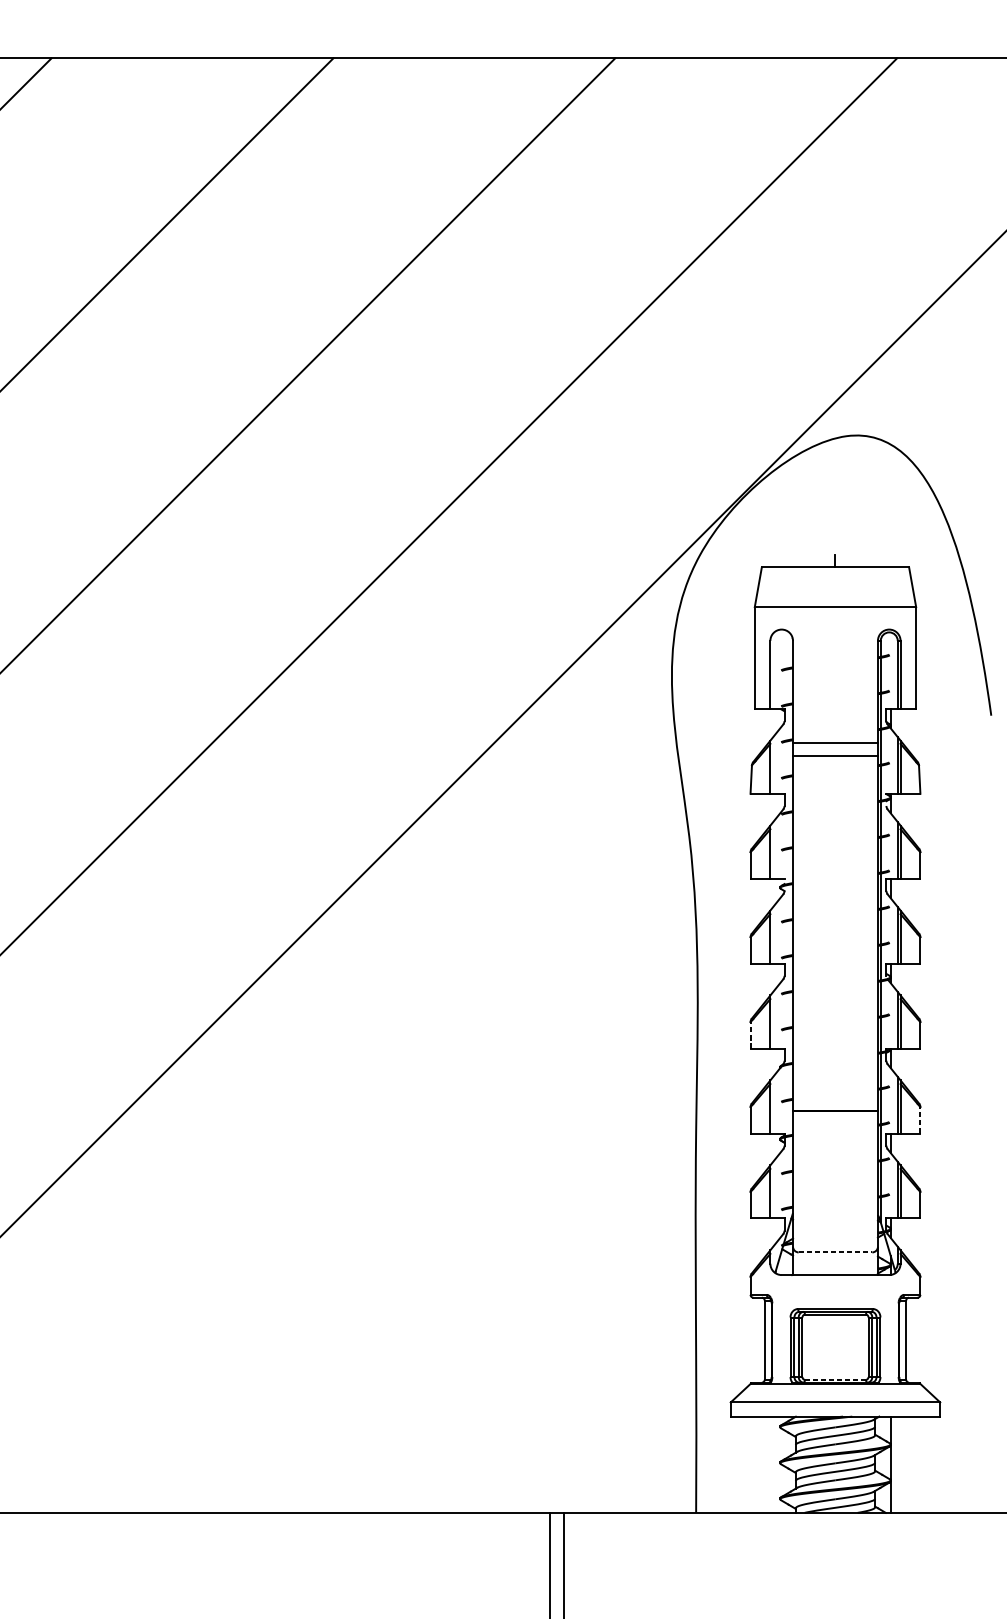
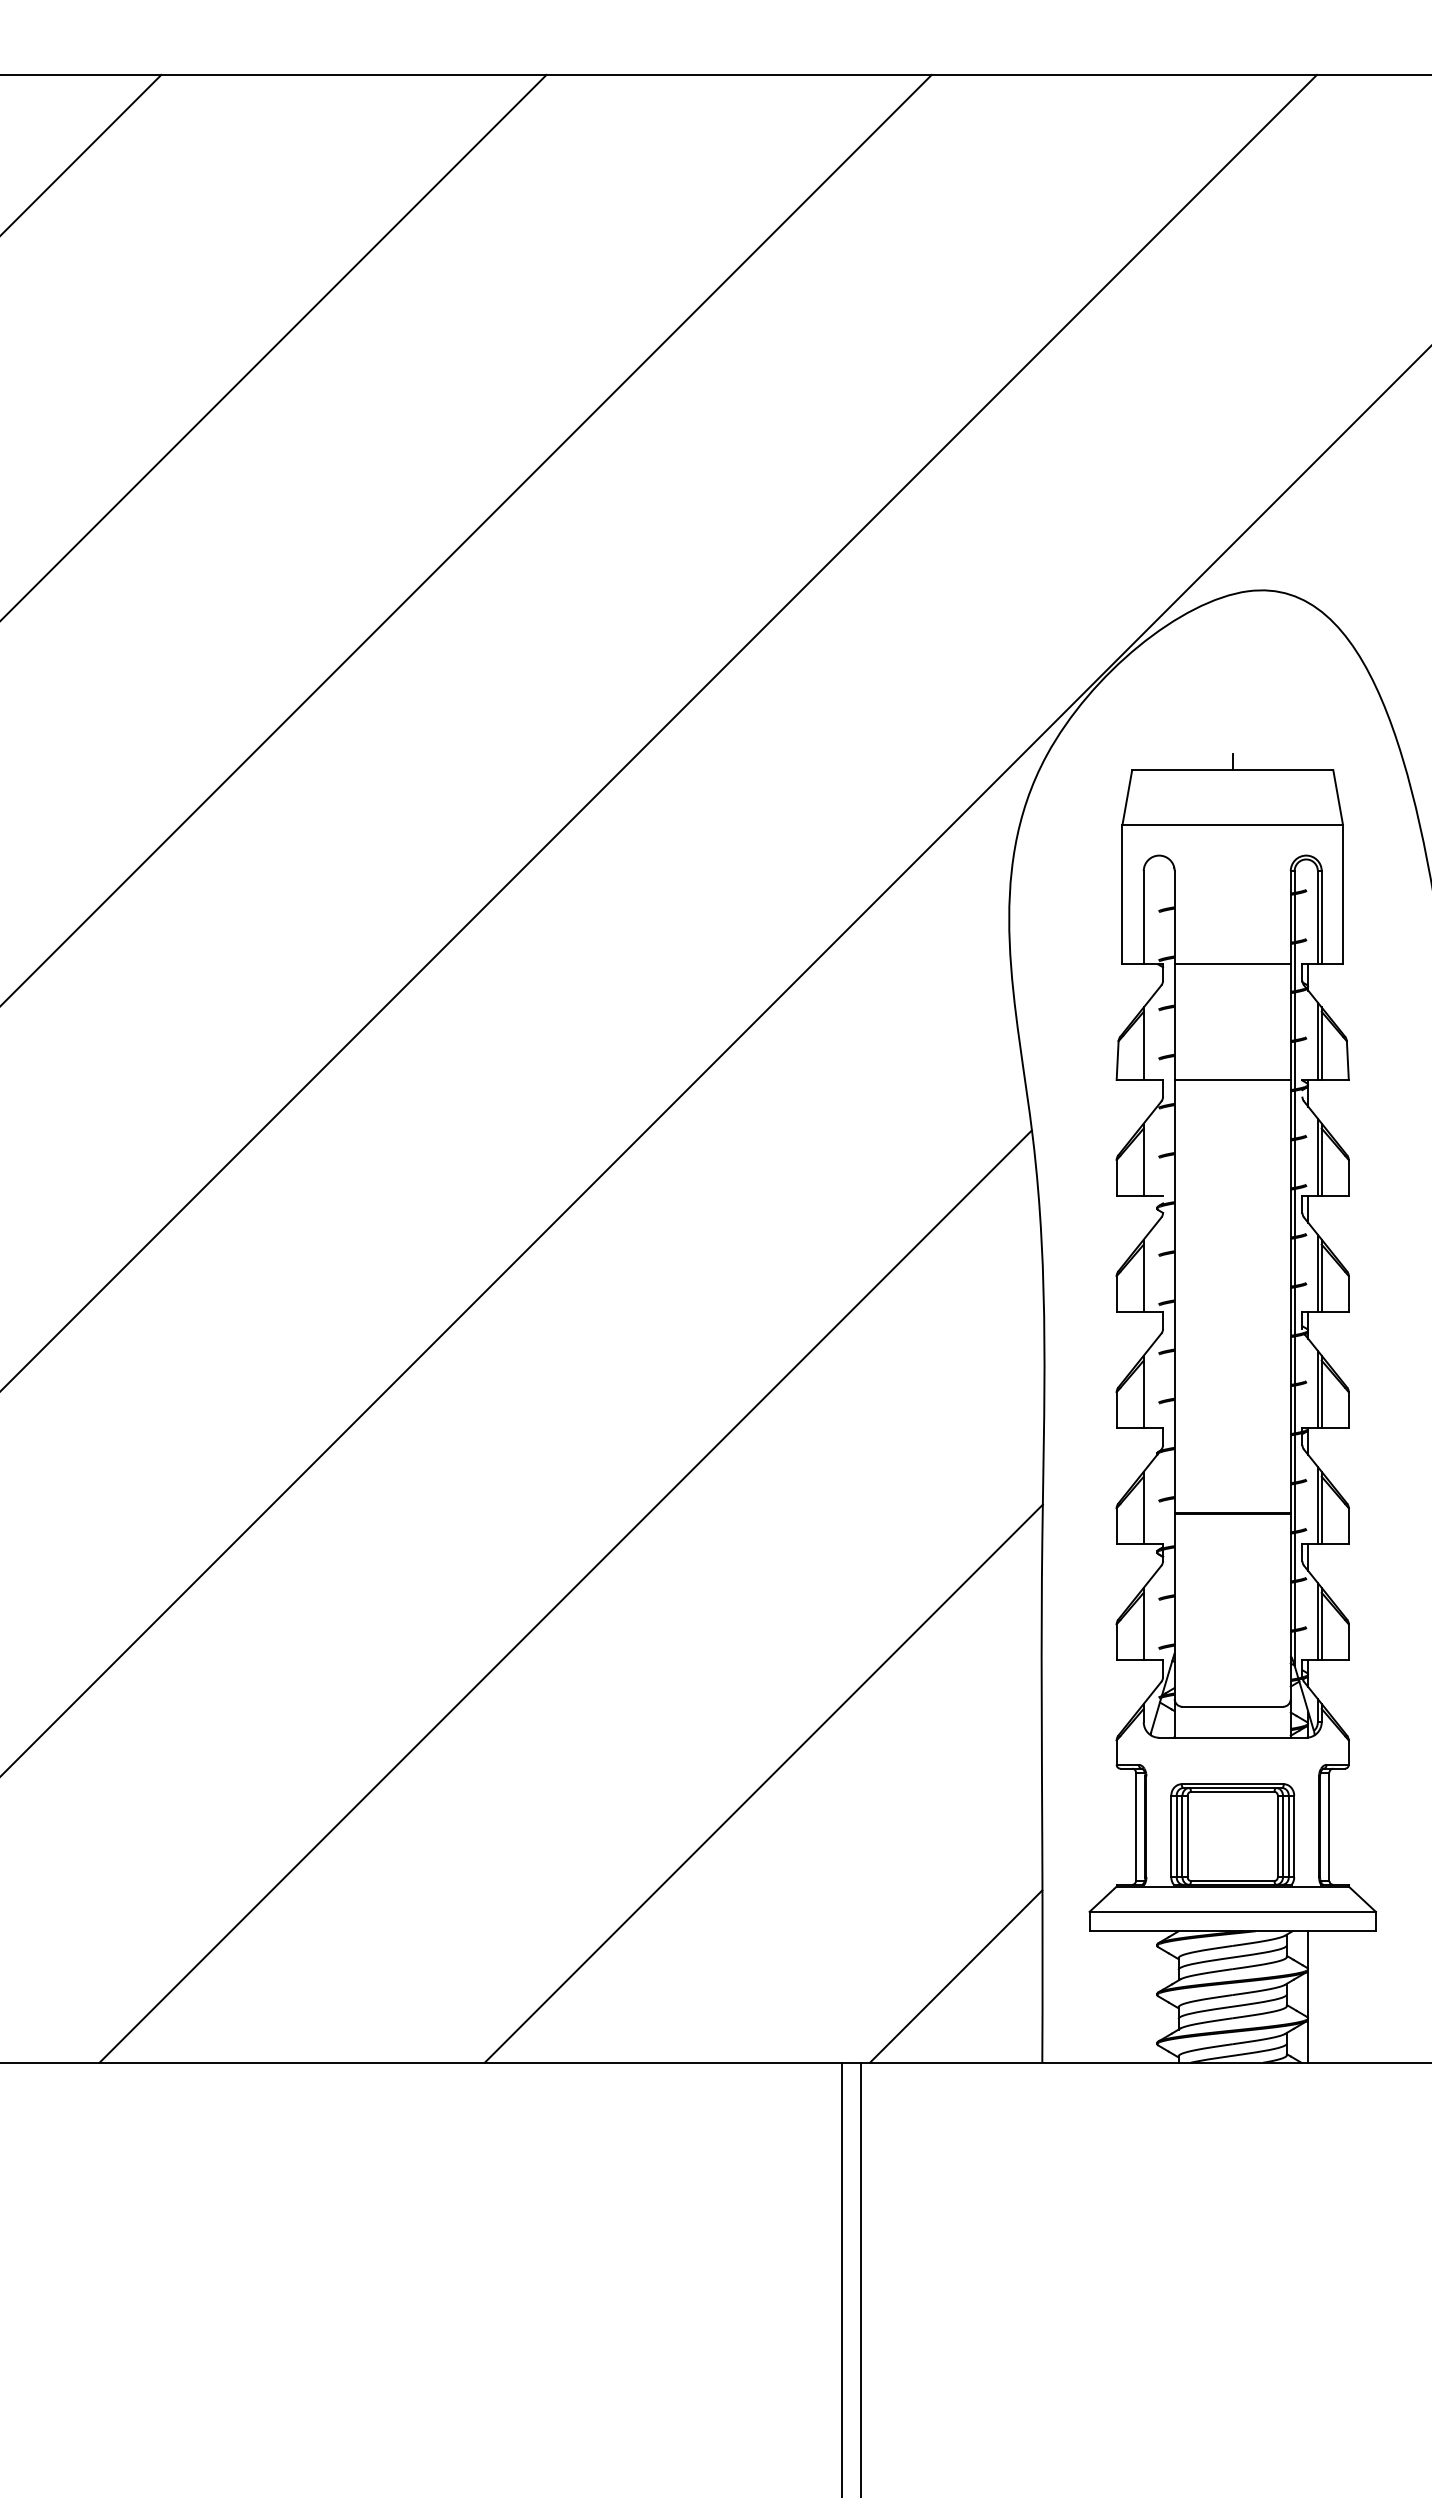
line: (835, 743) -> (1232, 1080), moved
line: (835, 756) -> (1232, 963), moved
line: (750, 1035) -> (1116, 1410), dashed -> solid
line: (920, 1120) -> (1348, 1526), dashed -> solid
line: (347, 1171) -> (565, 1596), added
line: (836, 1252) -> (1233, 1706), dashed -> solid
line: (492, 1308) -> (763, 1783), added
line: (835, 1379) -> (1232, 1880), dashed -> solid
line: (632, 1449) -> (955, 1976), added

